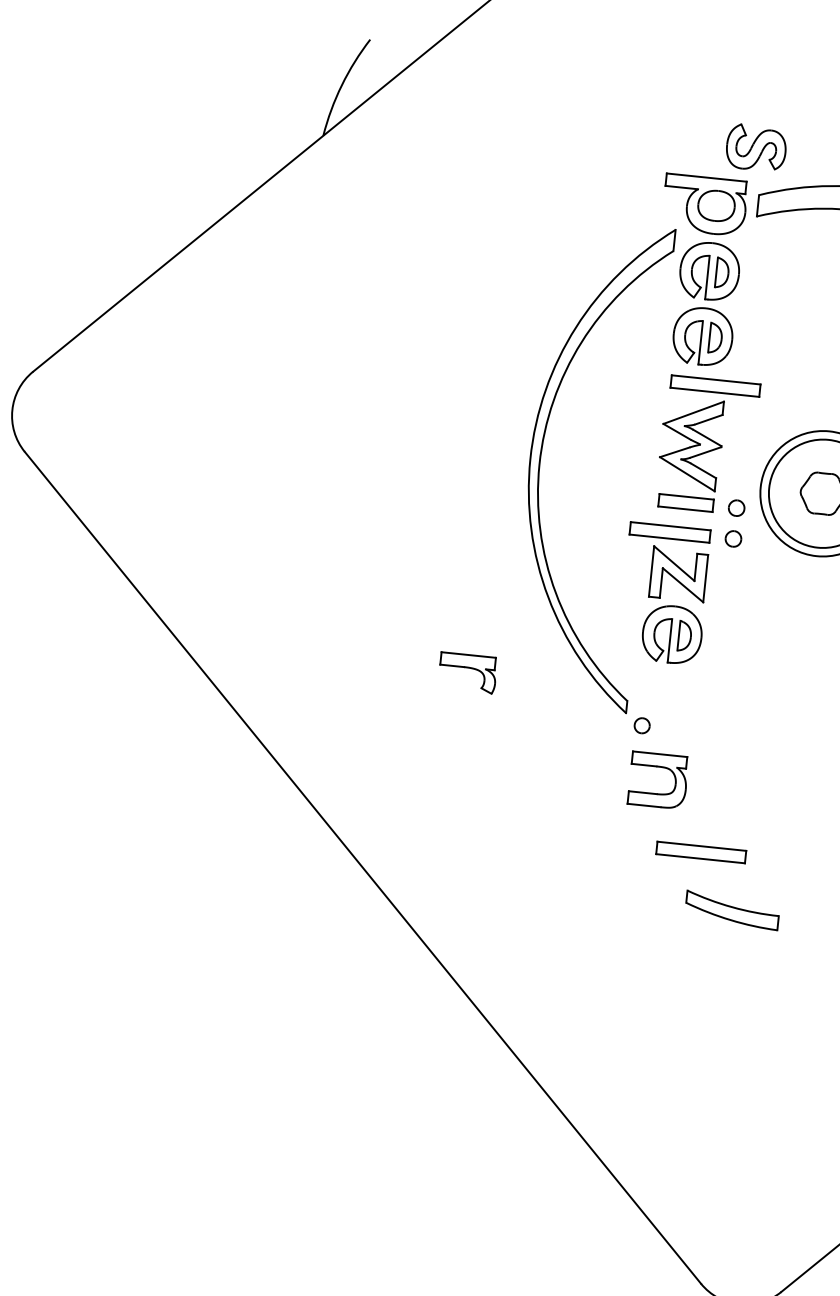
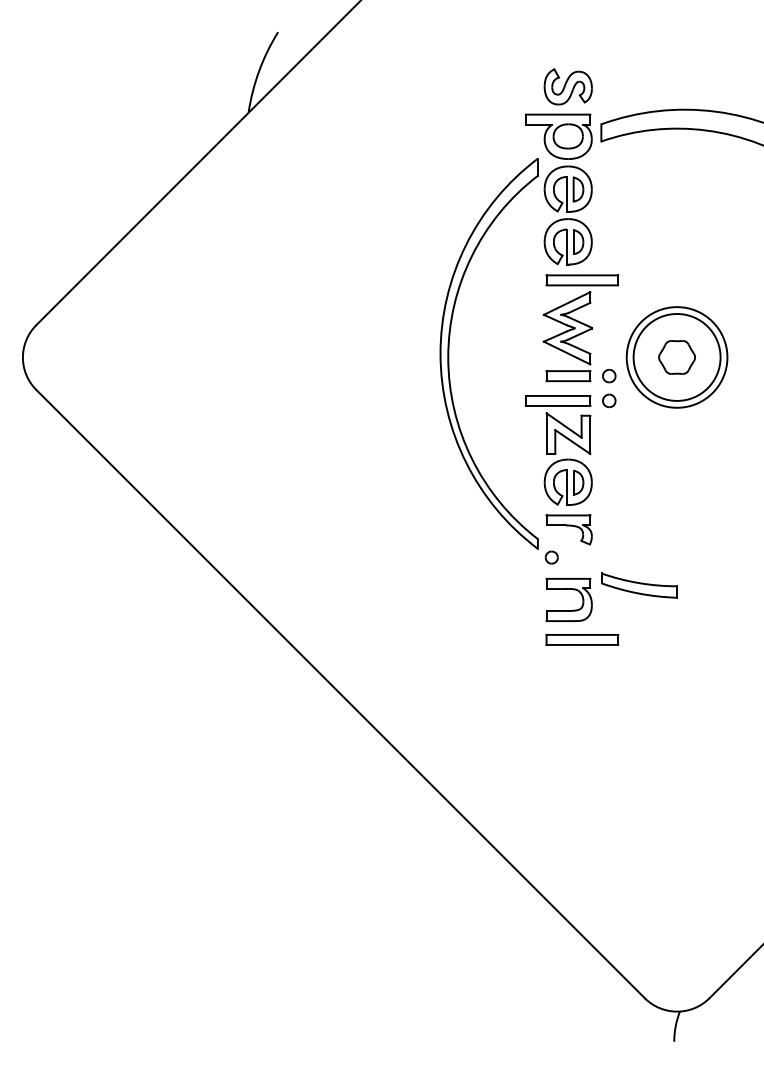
part: (755, 147) -> (567, 86), moved
part: (466, 672) -> (568, 529), moved
part: (701, 851) -> (582, 639), moved
part: (732, 910) -> (639, 585), moved

